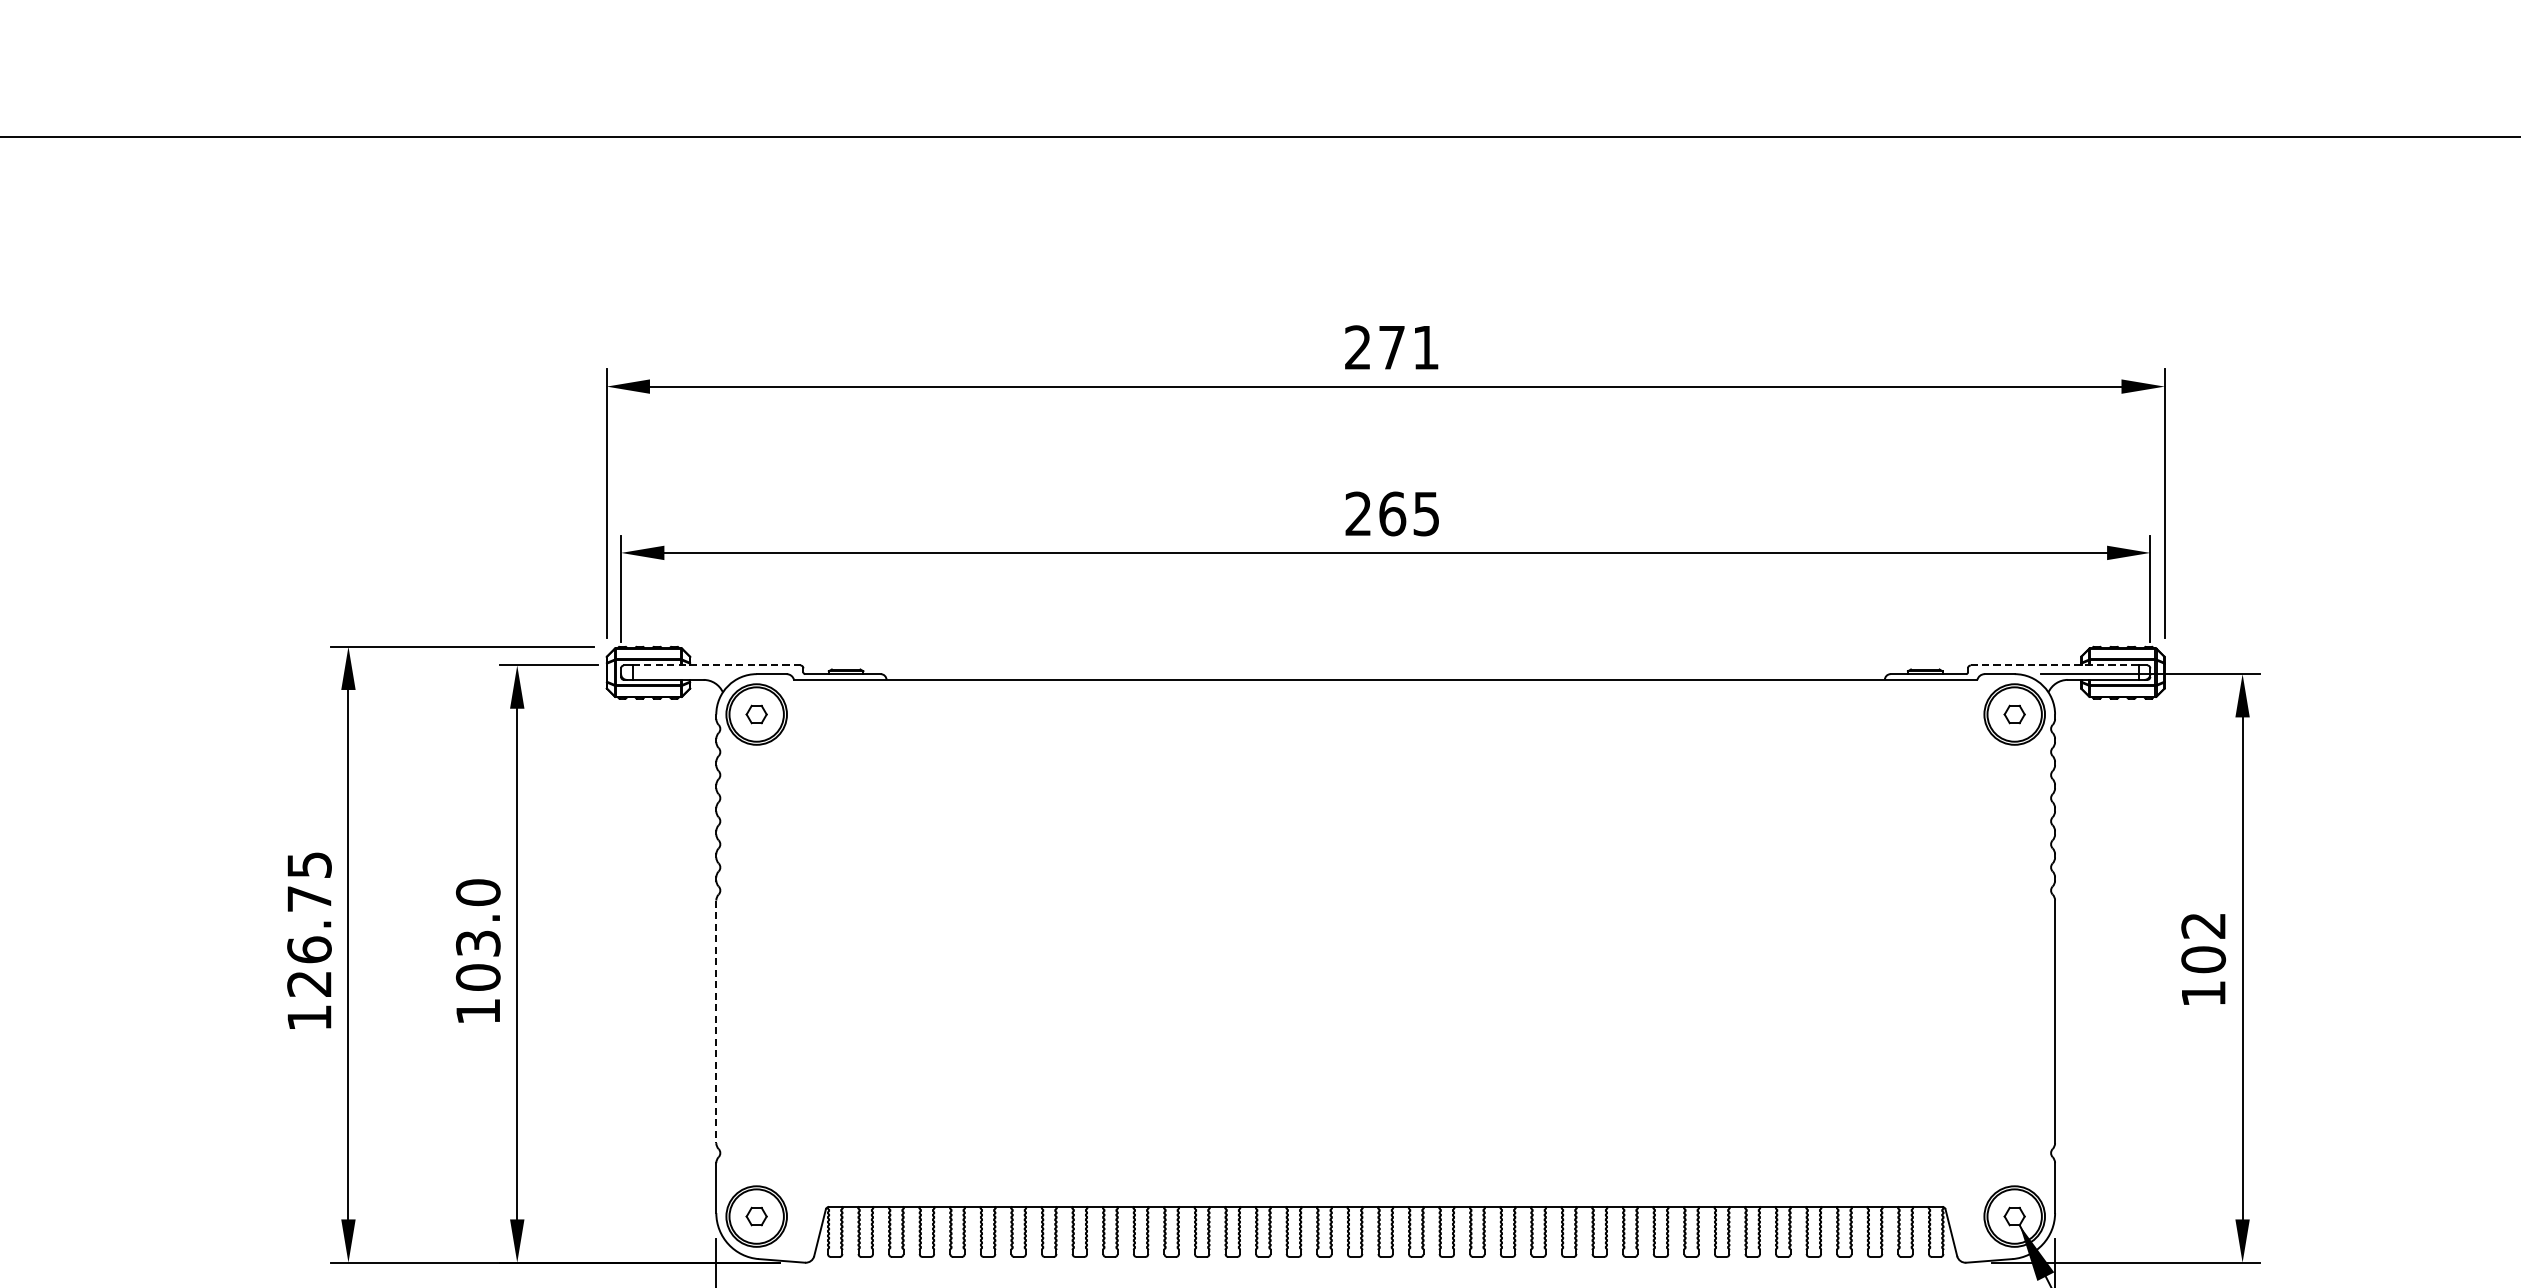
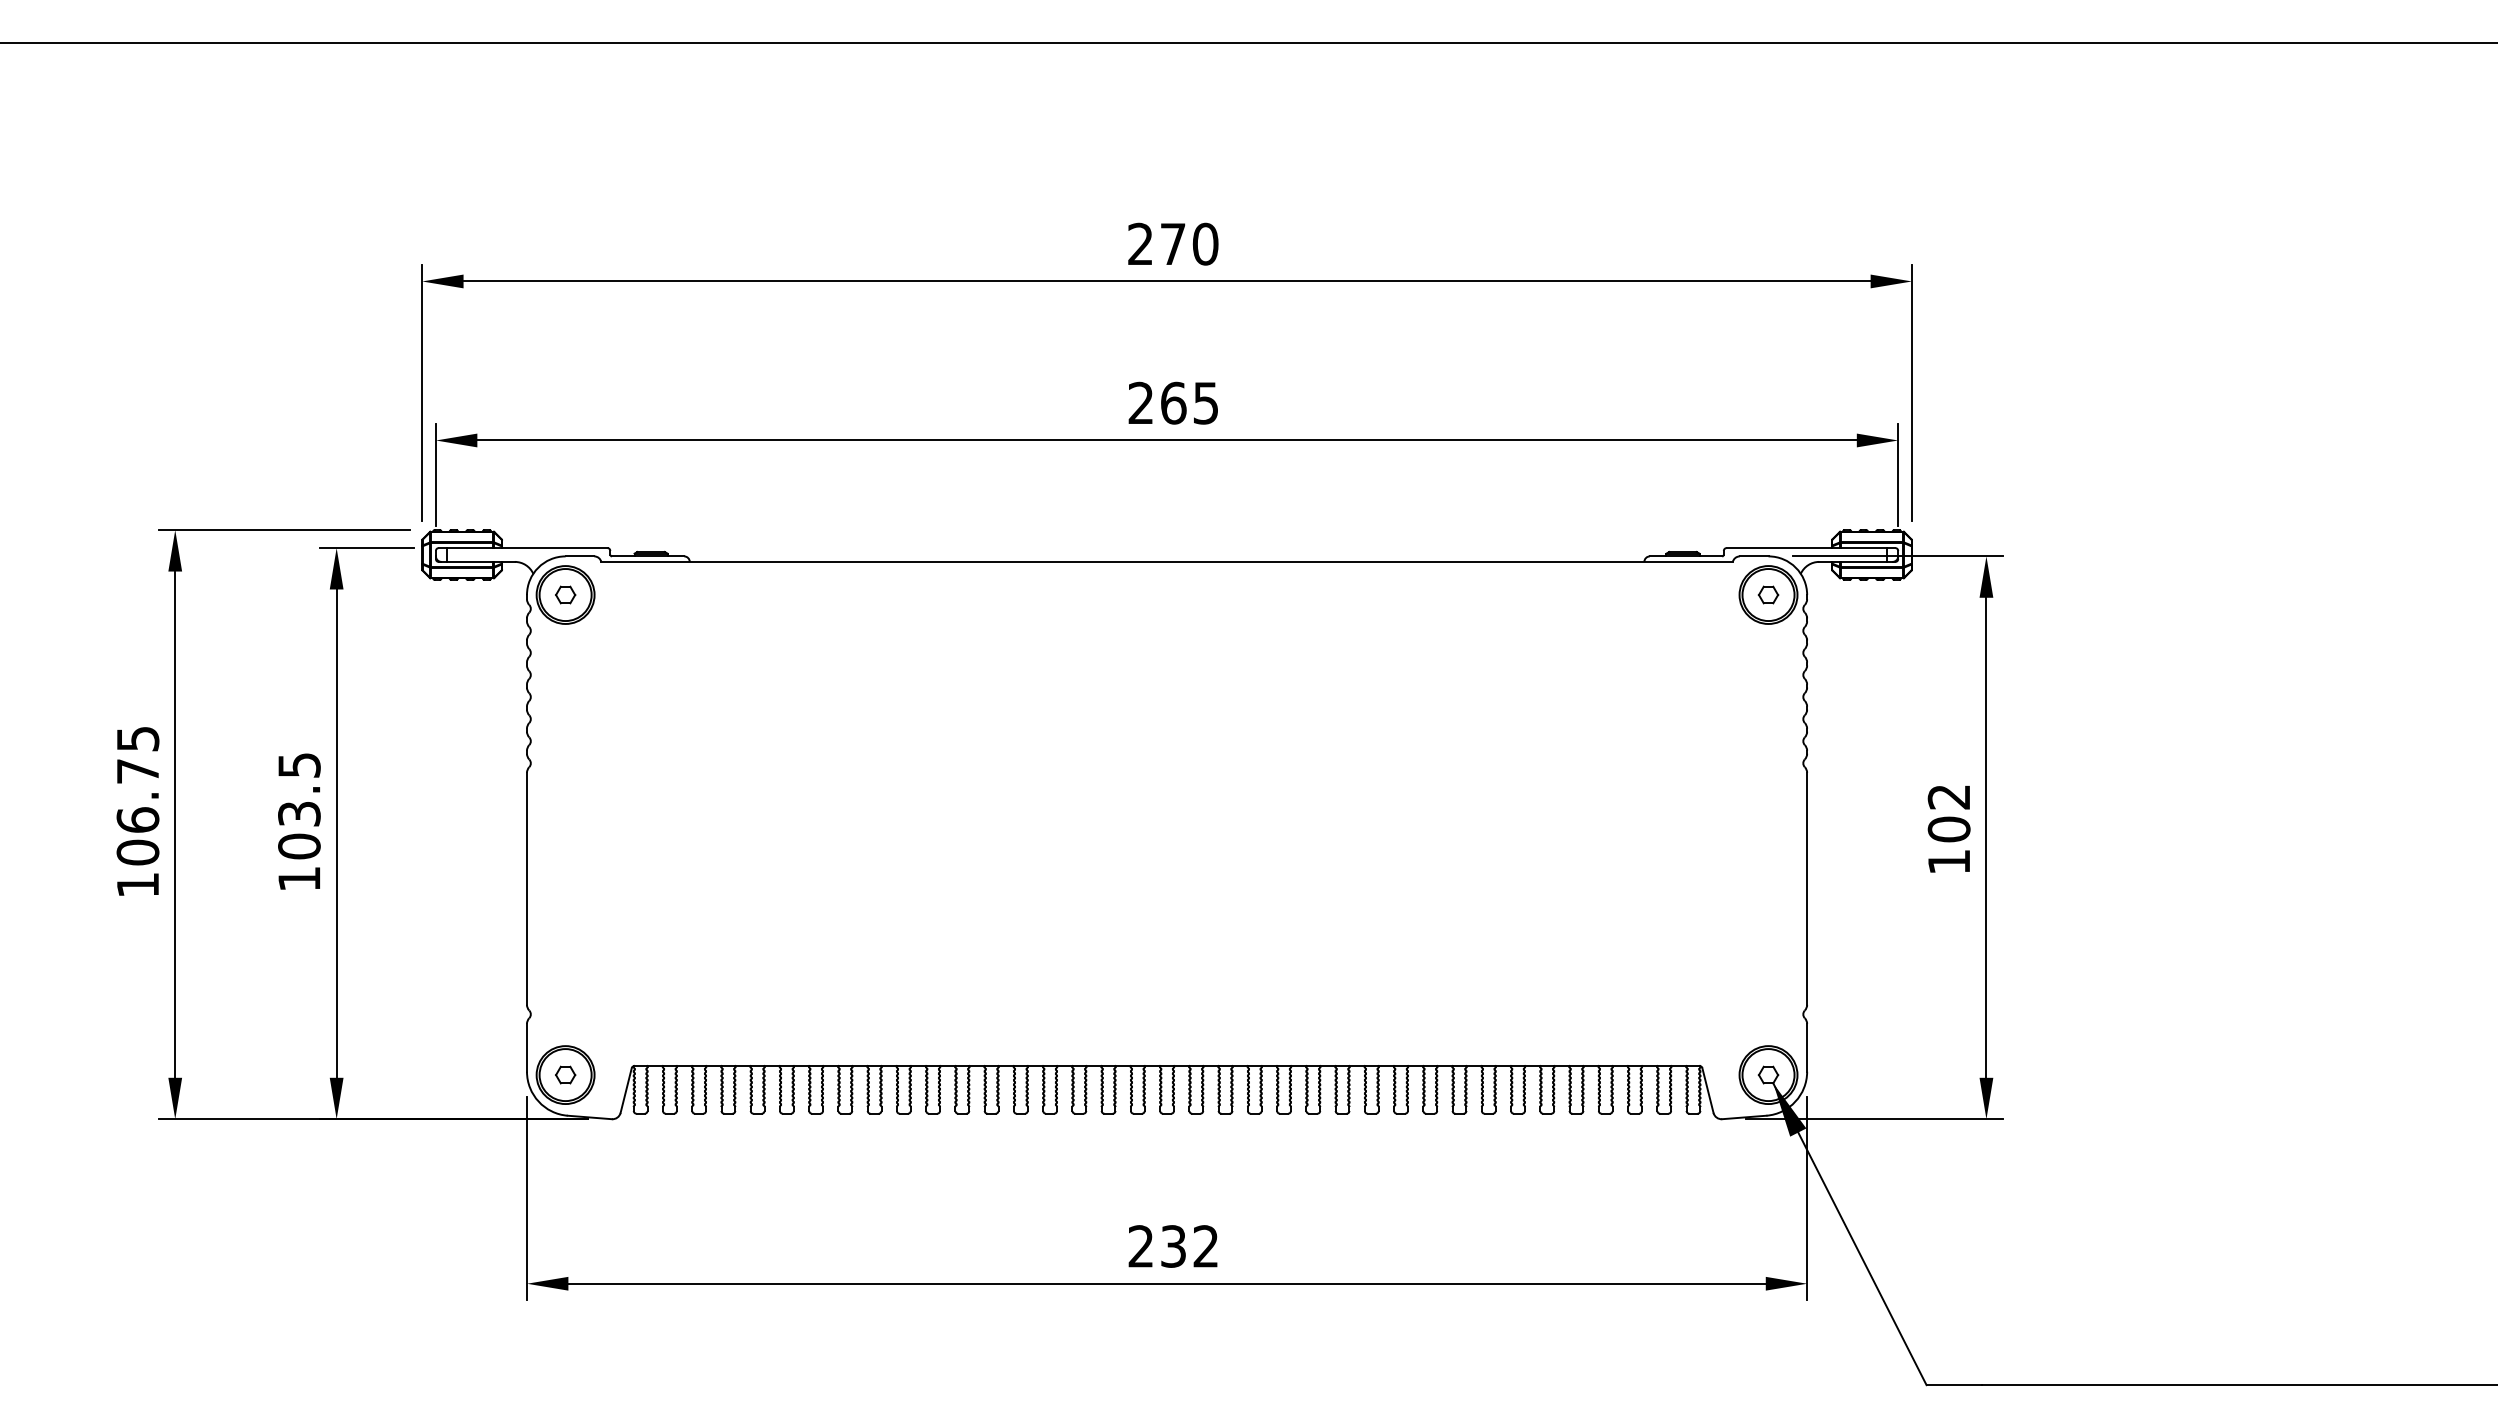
text: (1425, 346) -> (1205, 243), 271 -> 270
line: (716, 665) -> (527, 548), dashed -> solid
line: (2054, 665) -> (1806, 548), dashed -> solid
text: (478, 892) -> (299, 765), 103.0 -> 103.5
text: (308, 983) -> (137, 852), 126.75 -> 106.75
line: (715, 1021) -> (526, 888), dashed -> solid

